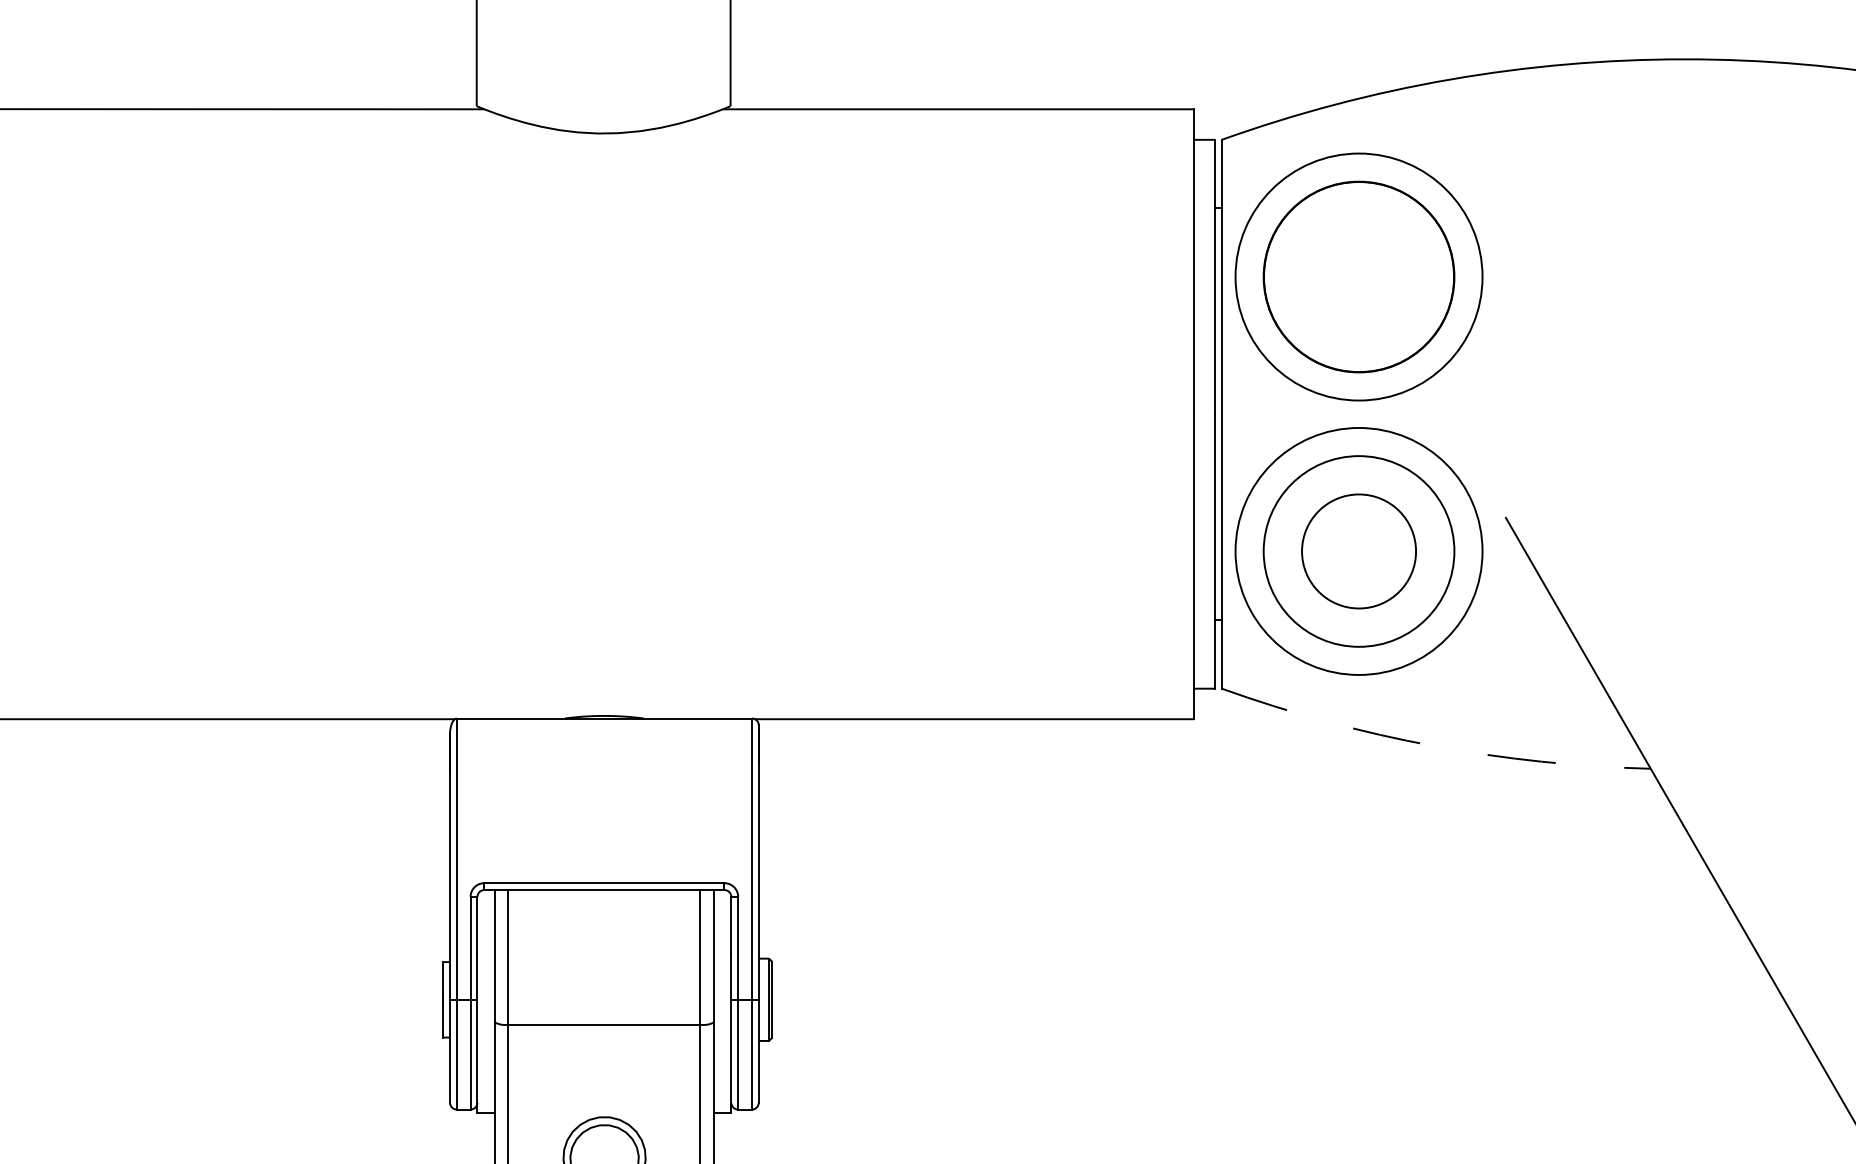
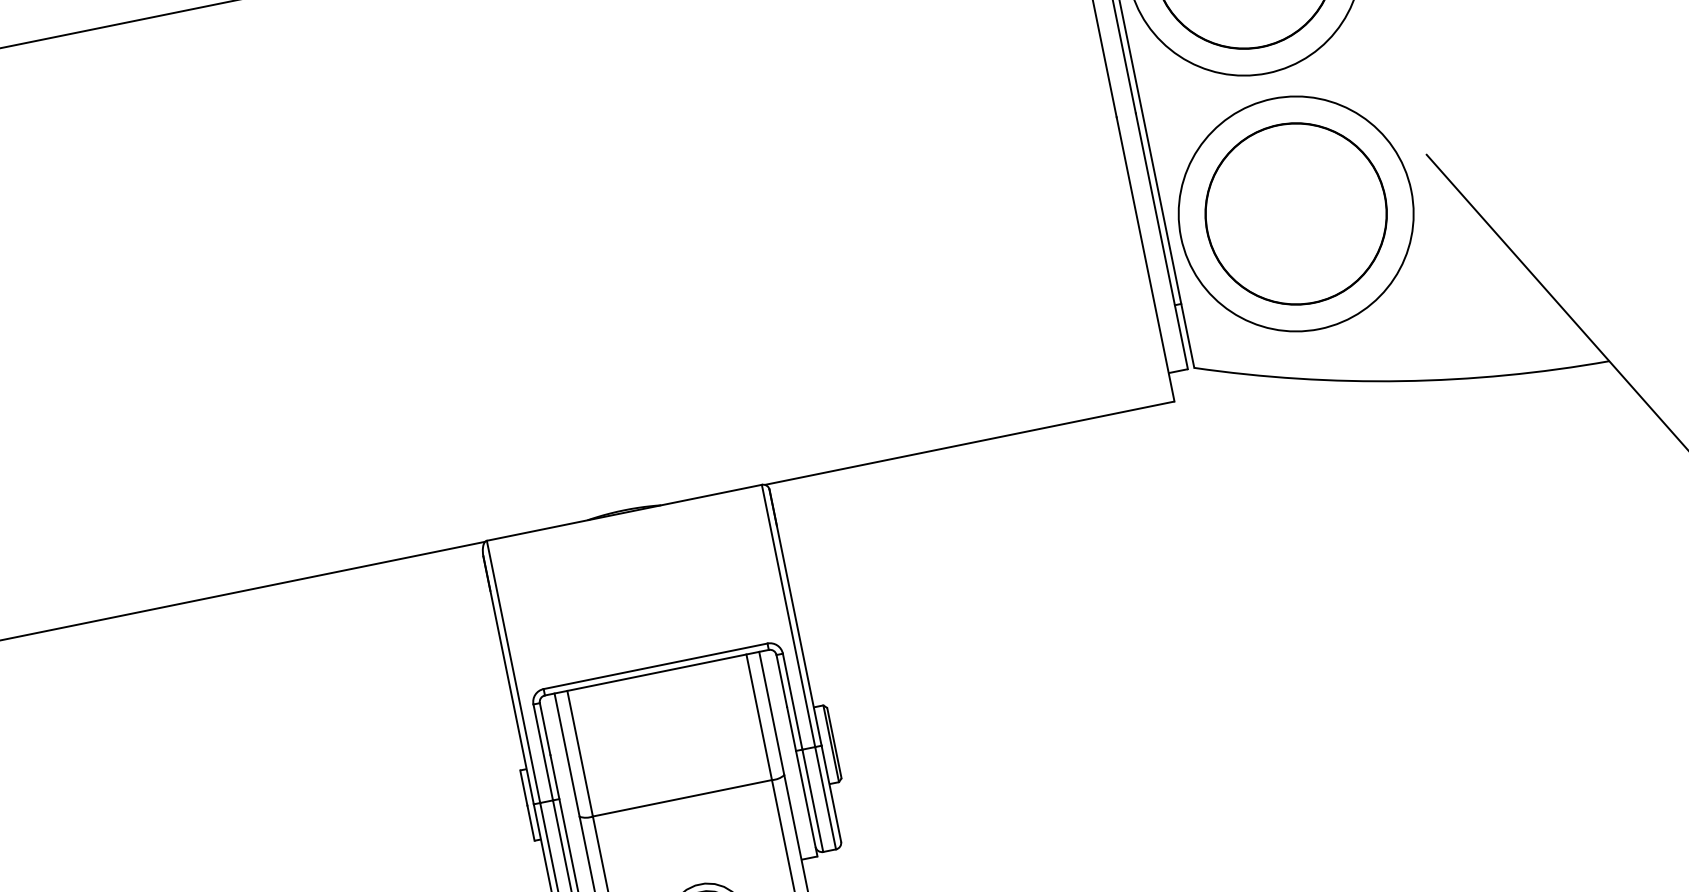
circle: (1359, 551) -> (1296, 213), size x1.67
arc: (1433, 745) -> (1402, 380), dashed -> solid

